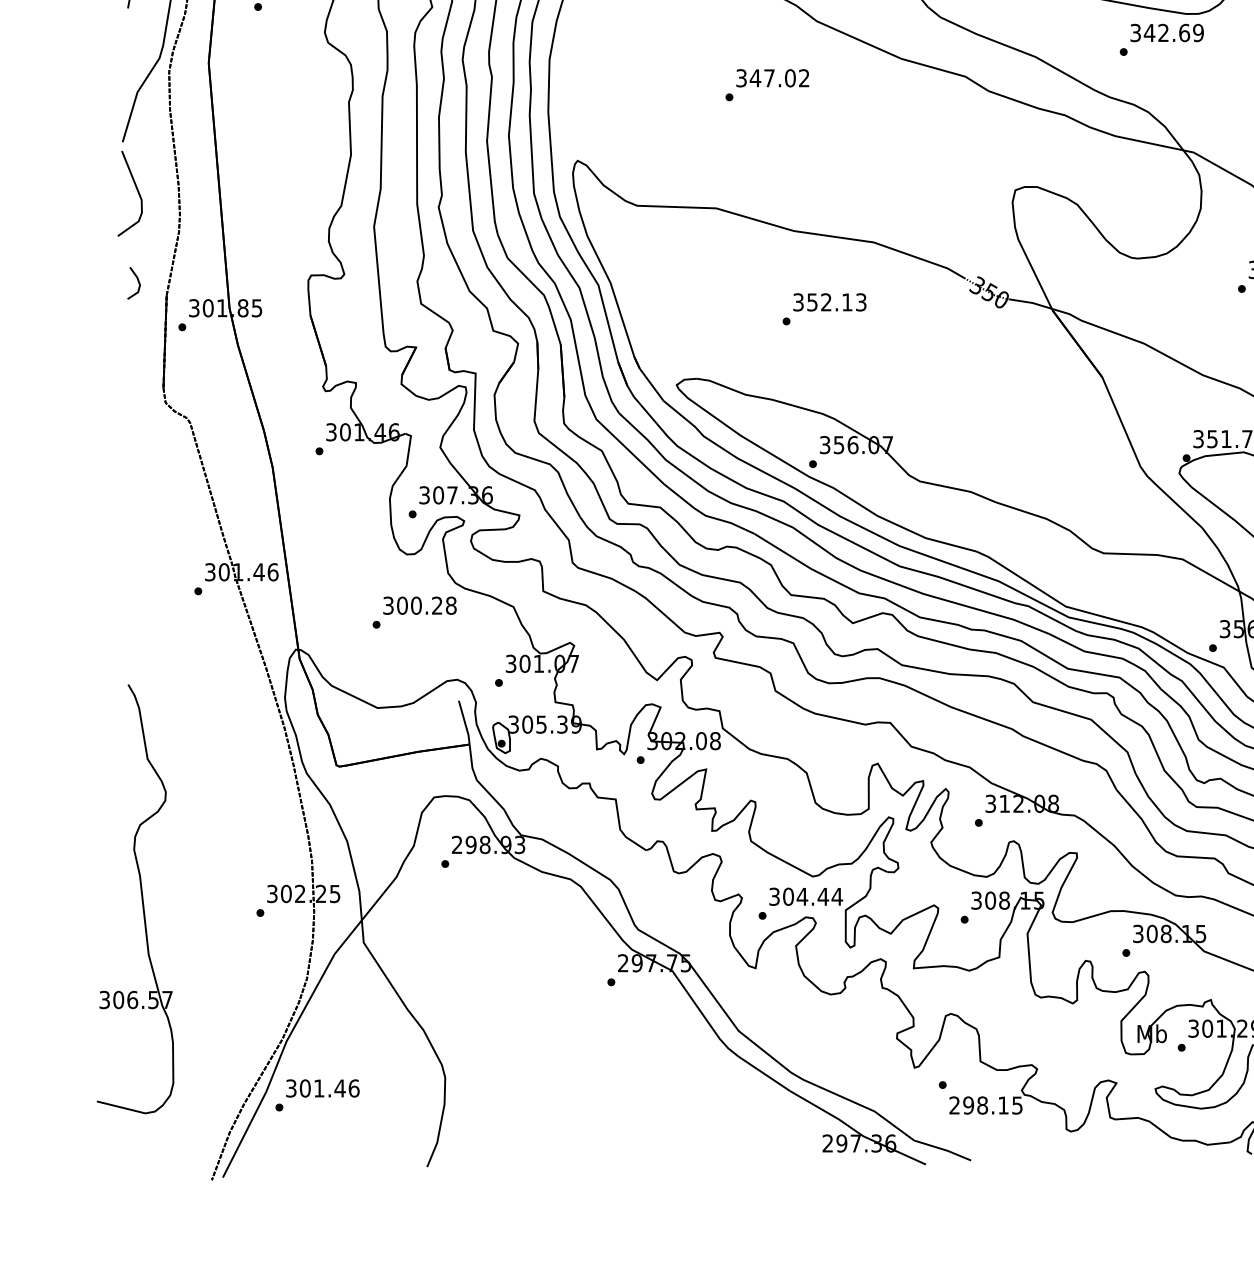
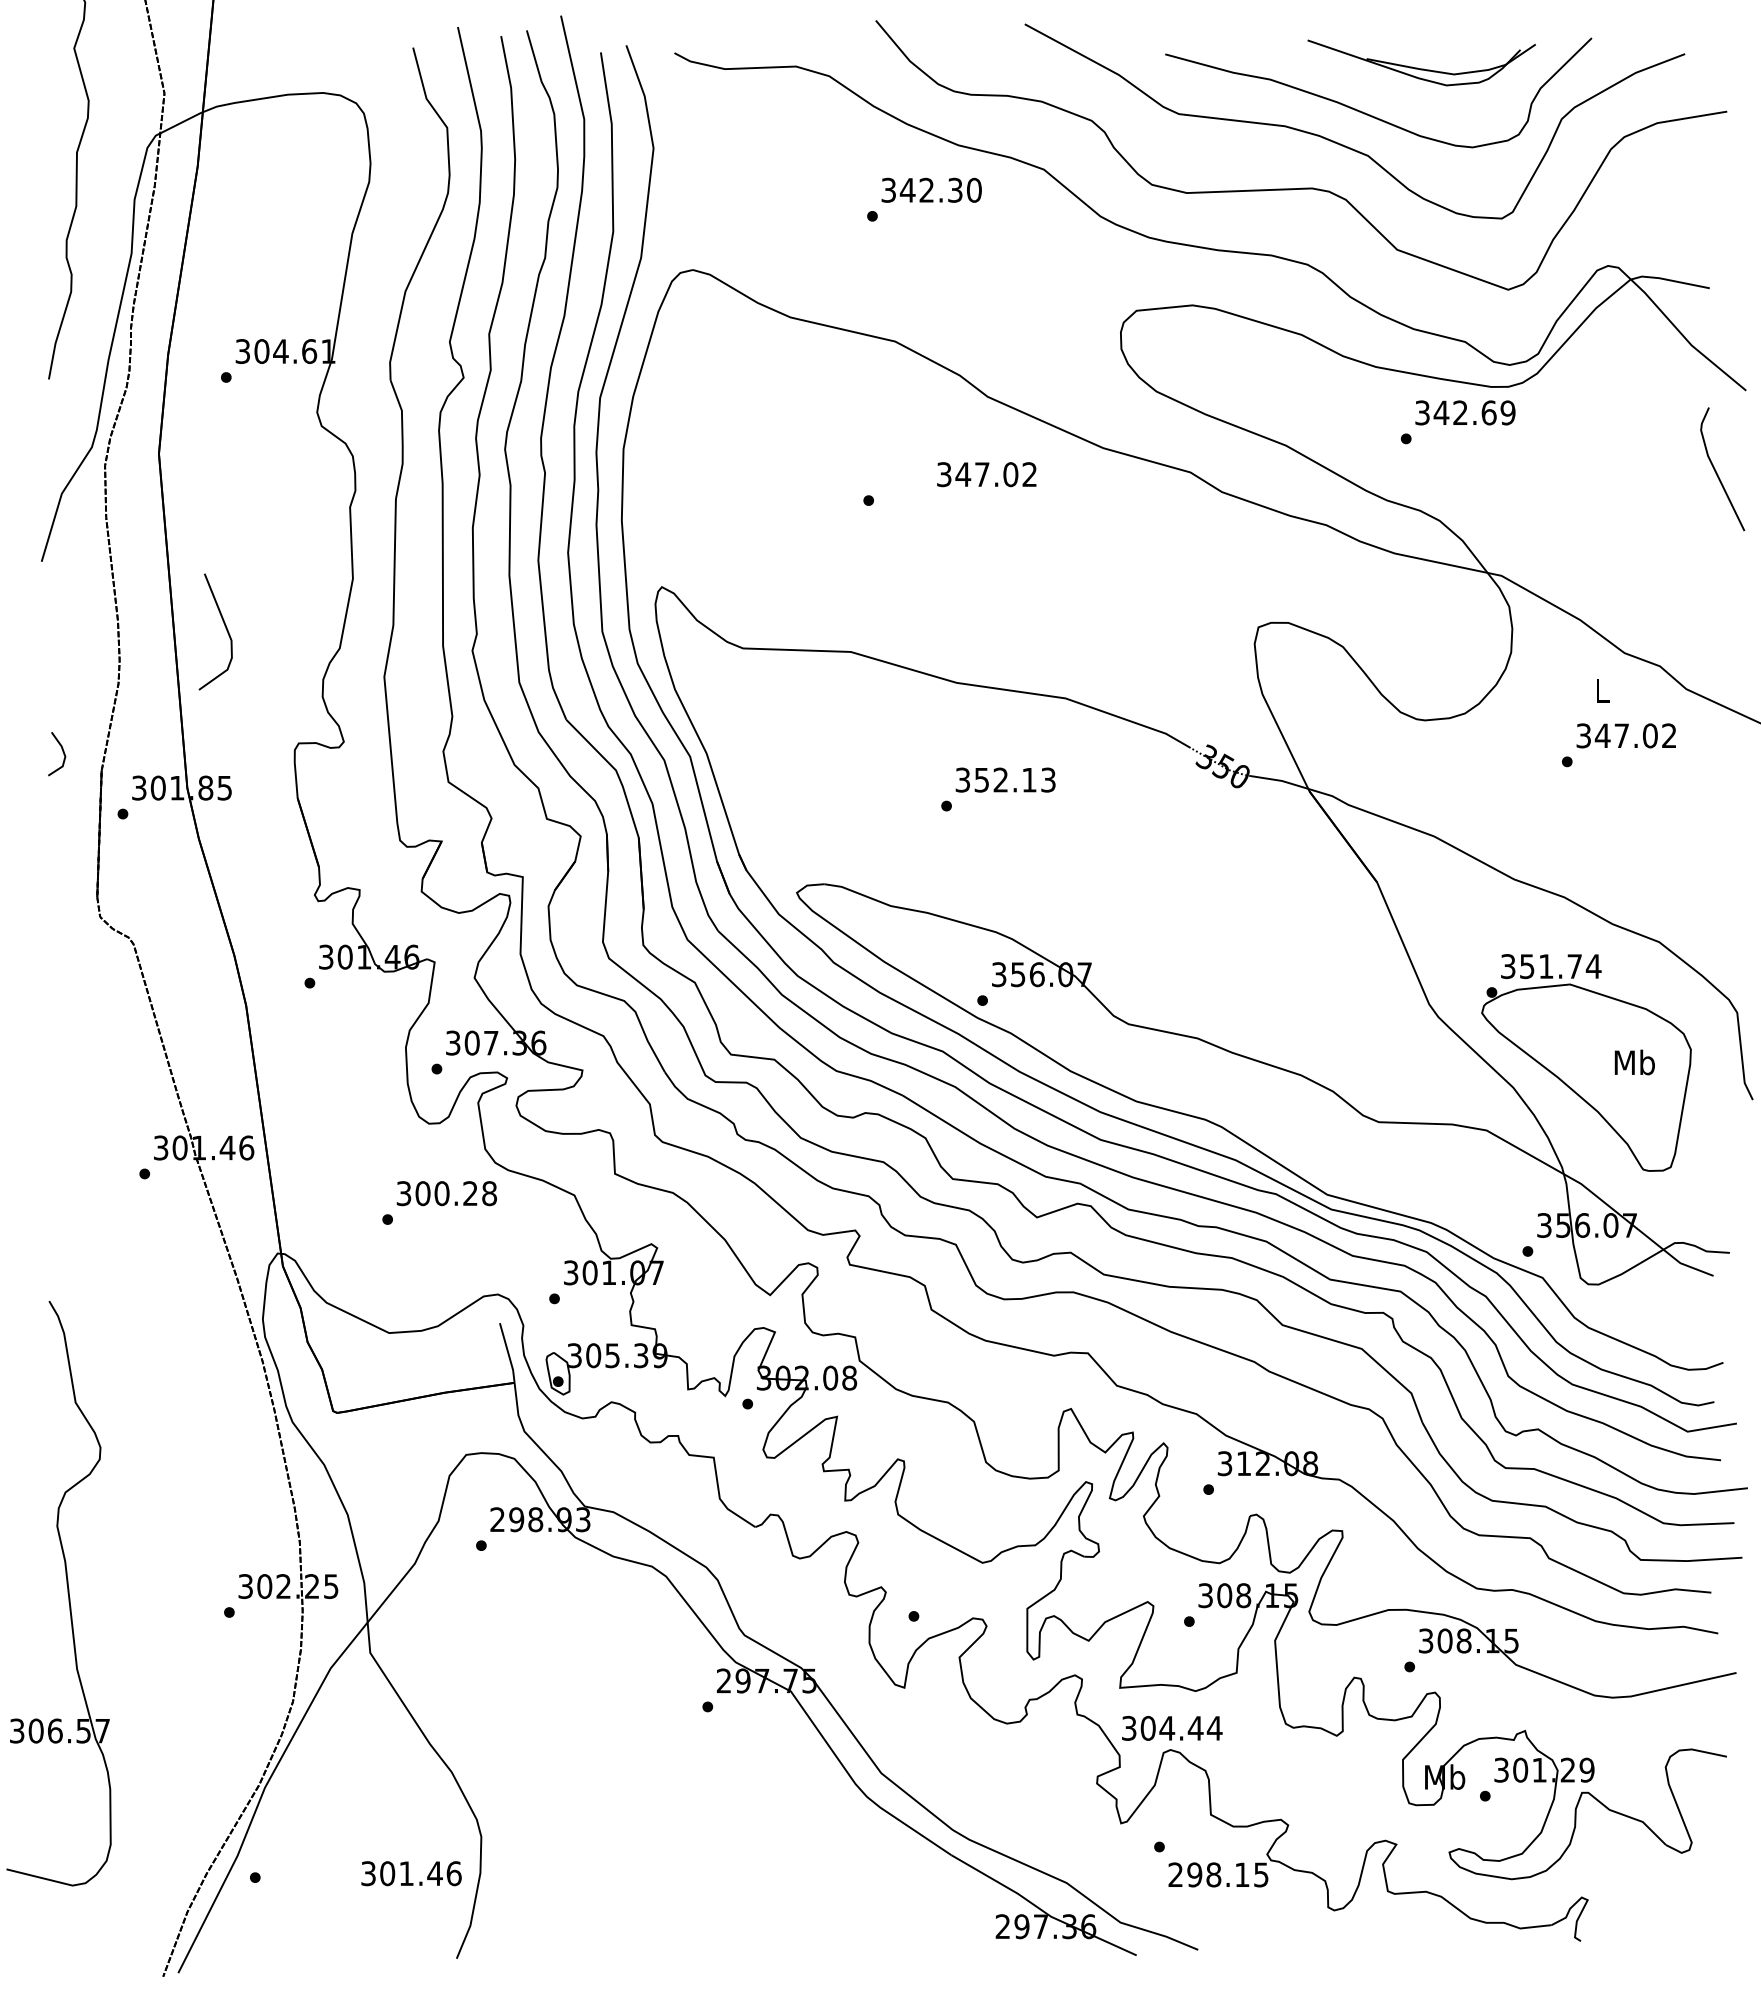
text: (772, 78) -> (986, 474), moved
line: (136, 189) -> (224, 626), moved
text: (806, 896) -> (1172, 1728), moved
text: (322, 1088) -> (411, 1873), moved

